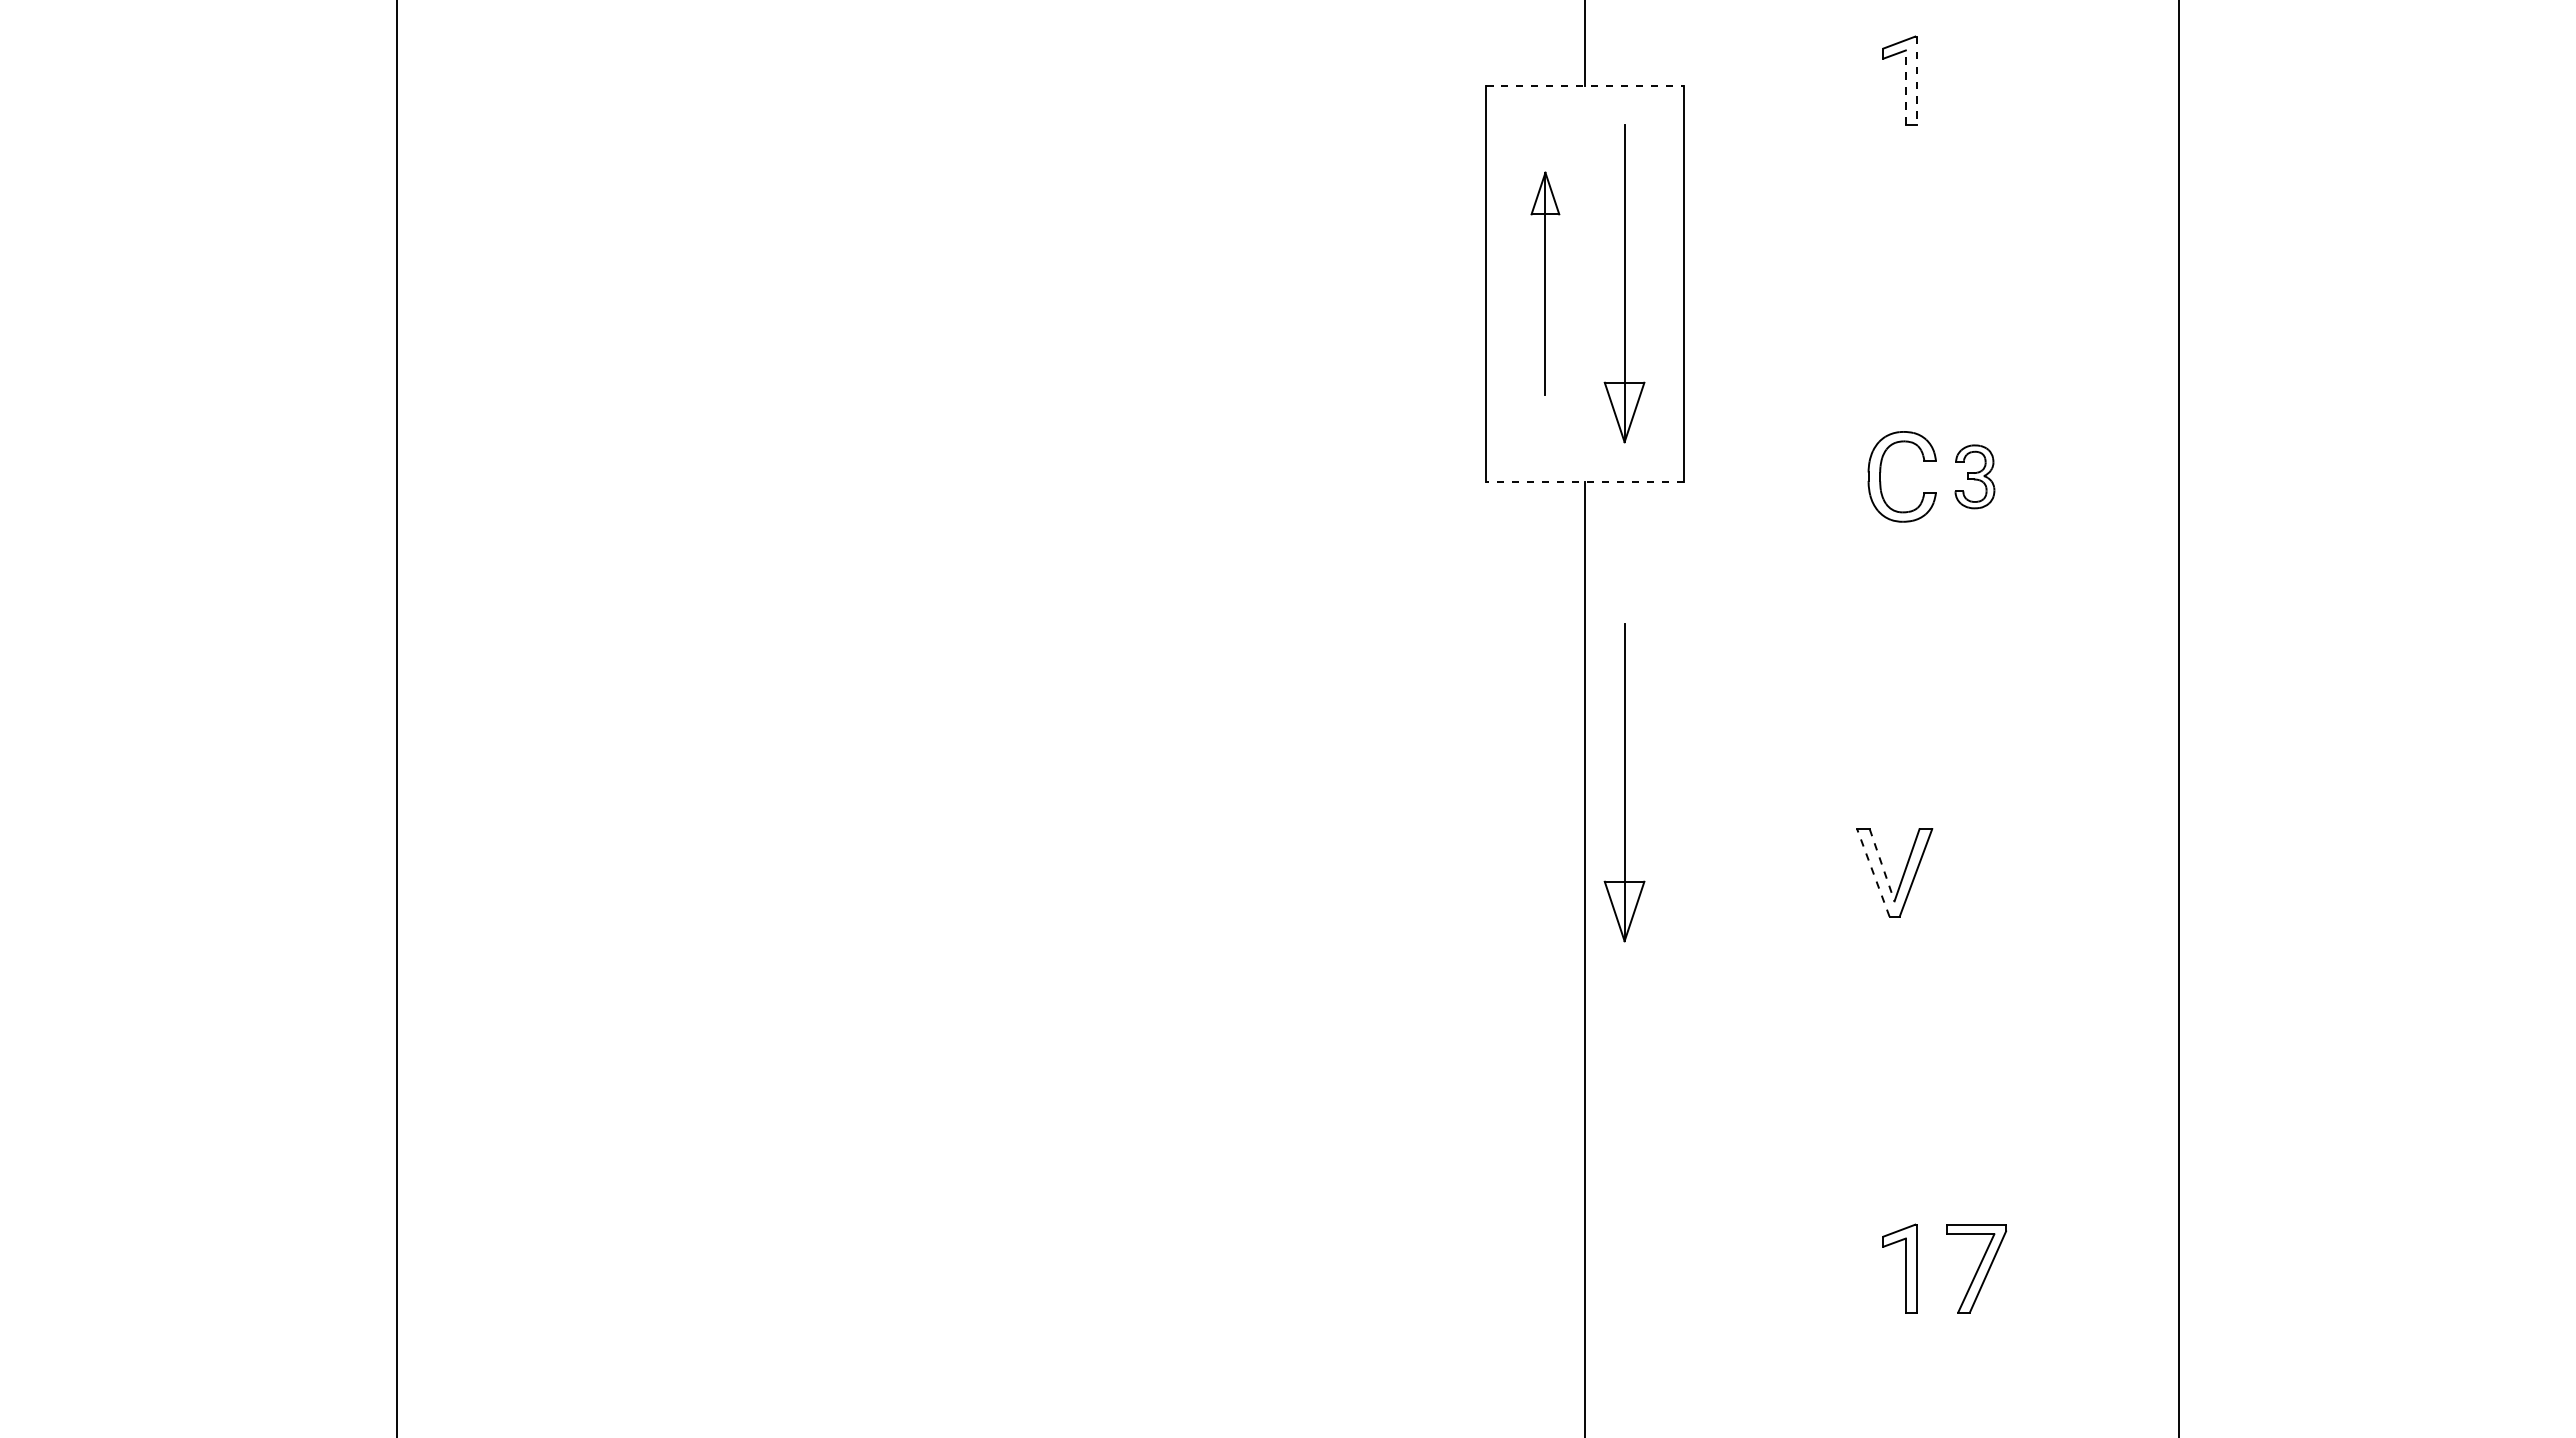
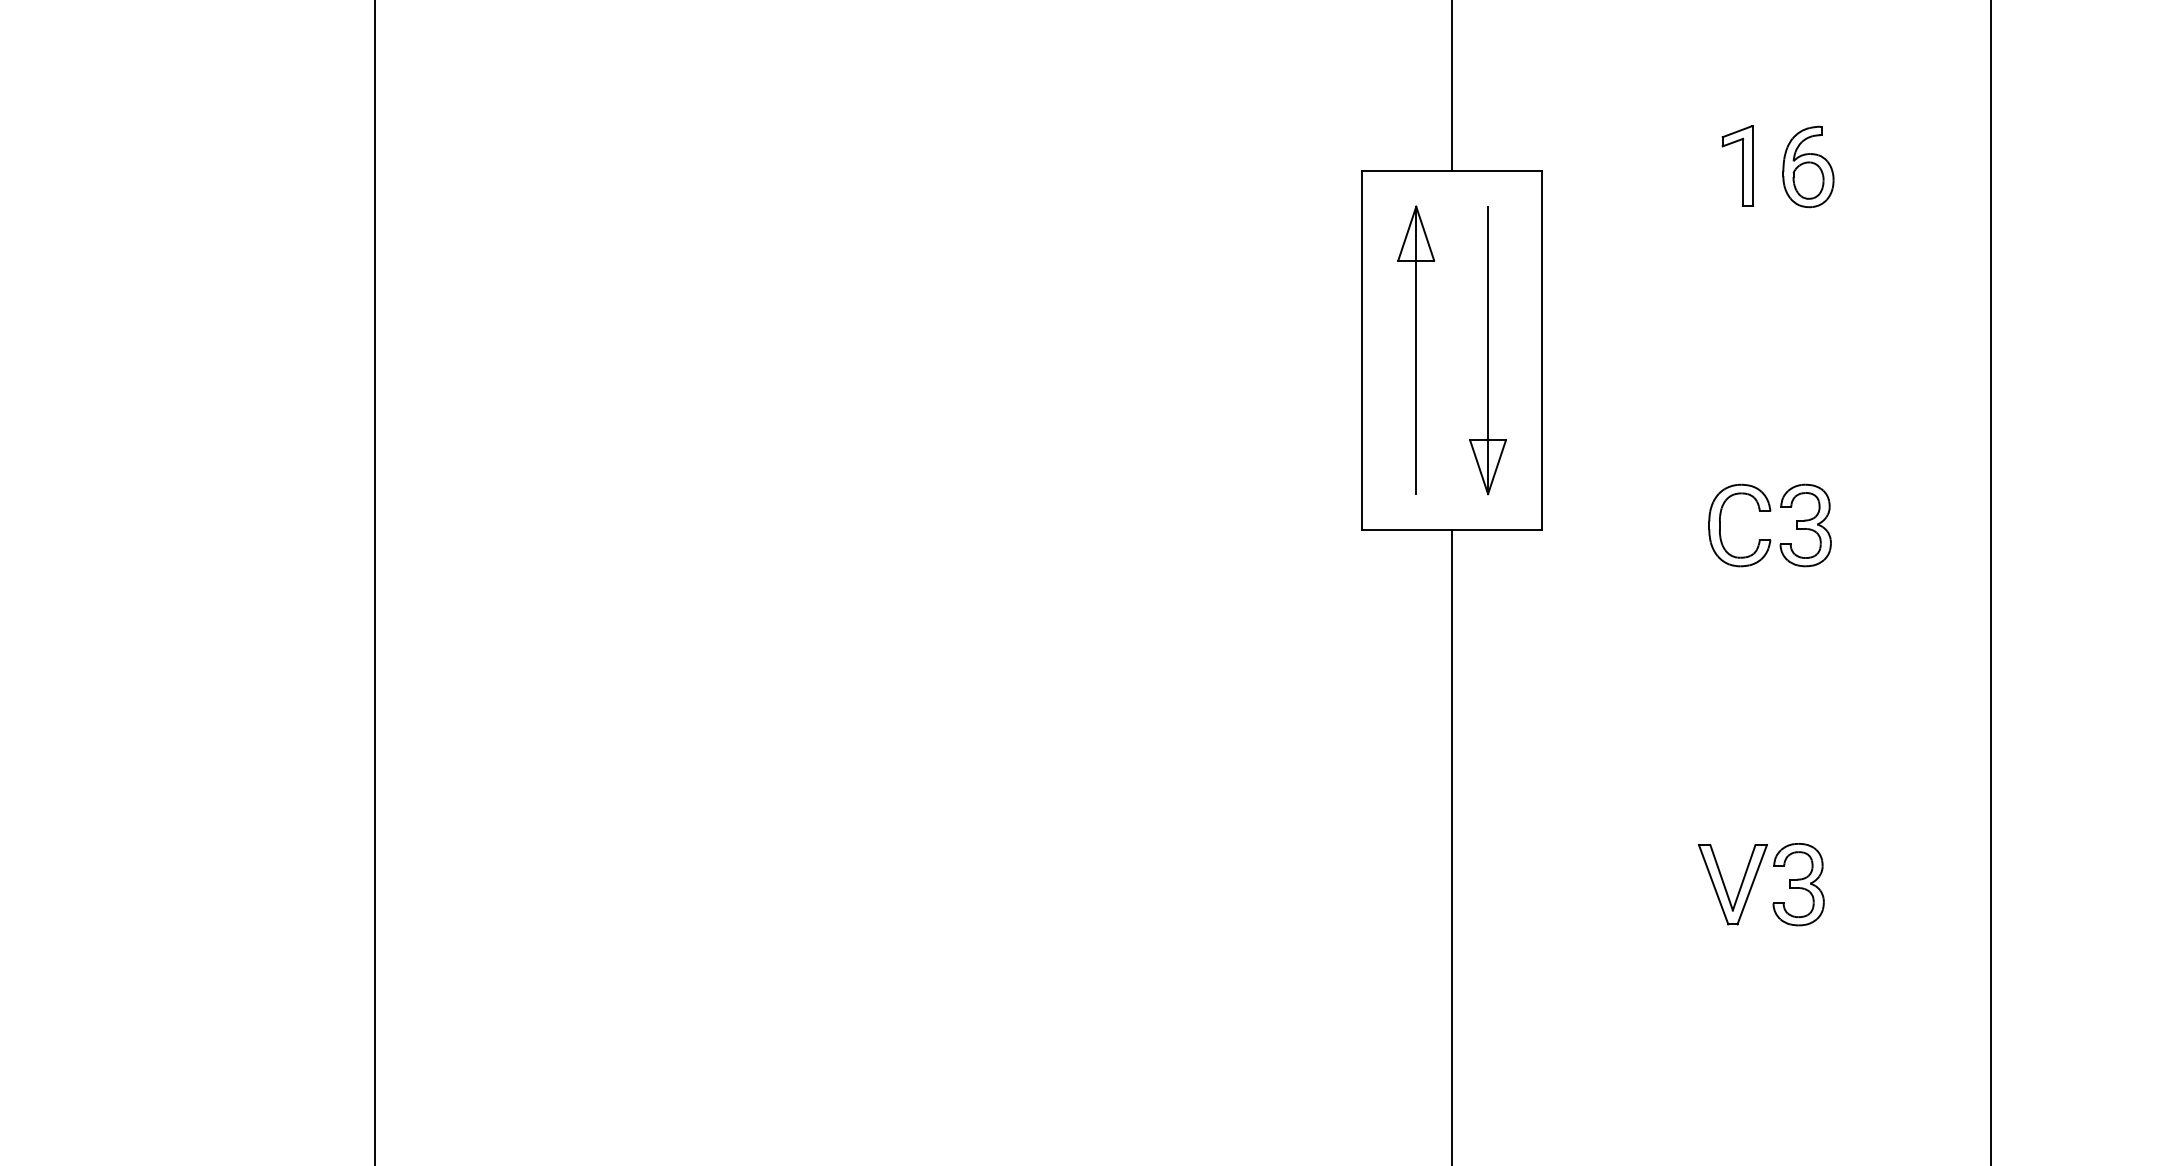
line: (1917, 80) -> (1753, 166), dashed -> solid
part: (1977, 81) -> (1808, 167), added
line: (1585, 85) -> (1452, 170), dashed -> solid
line: (1905, 87) -> (1742, 172), dashed -> solid
part: (1545, 283) -> (1416, 350), size x1.43
part: (1974, 476) -> (1805, 525), size x1.43
line: (1584, 481) -> (1451, 529), dashed -> solid
part: (1624, 782) -> (1487, 802), removed
line: (1882, 865) -> (1721, 877), dashed -> solid
line: (1873, 872) -> (1713, 884), dashed -> solid
part: (1966, 872) -> (1798, 884), added

